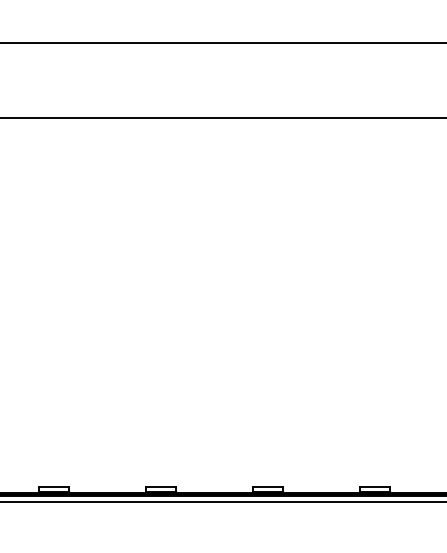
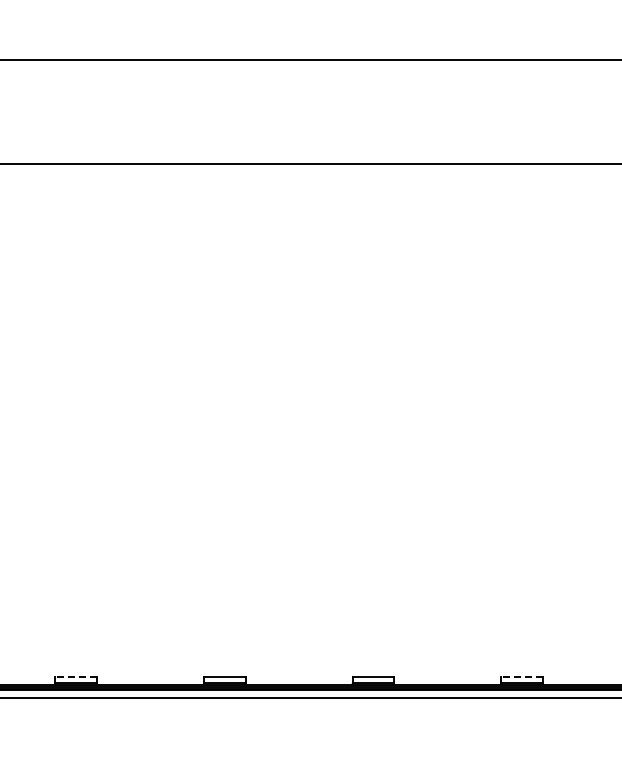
line: (54, 487) -> (76, 677), solid -> dashed
line: (375, 487) -> (522, 677), solid -> dashed

